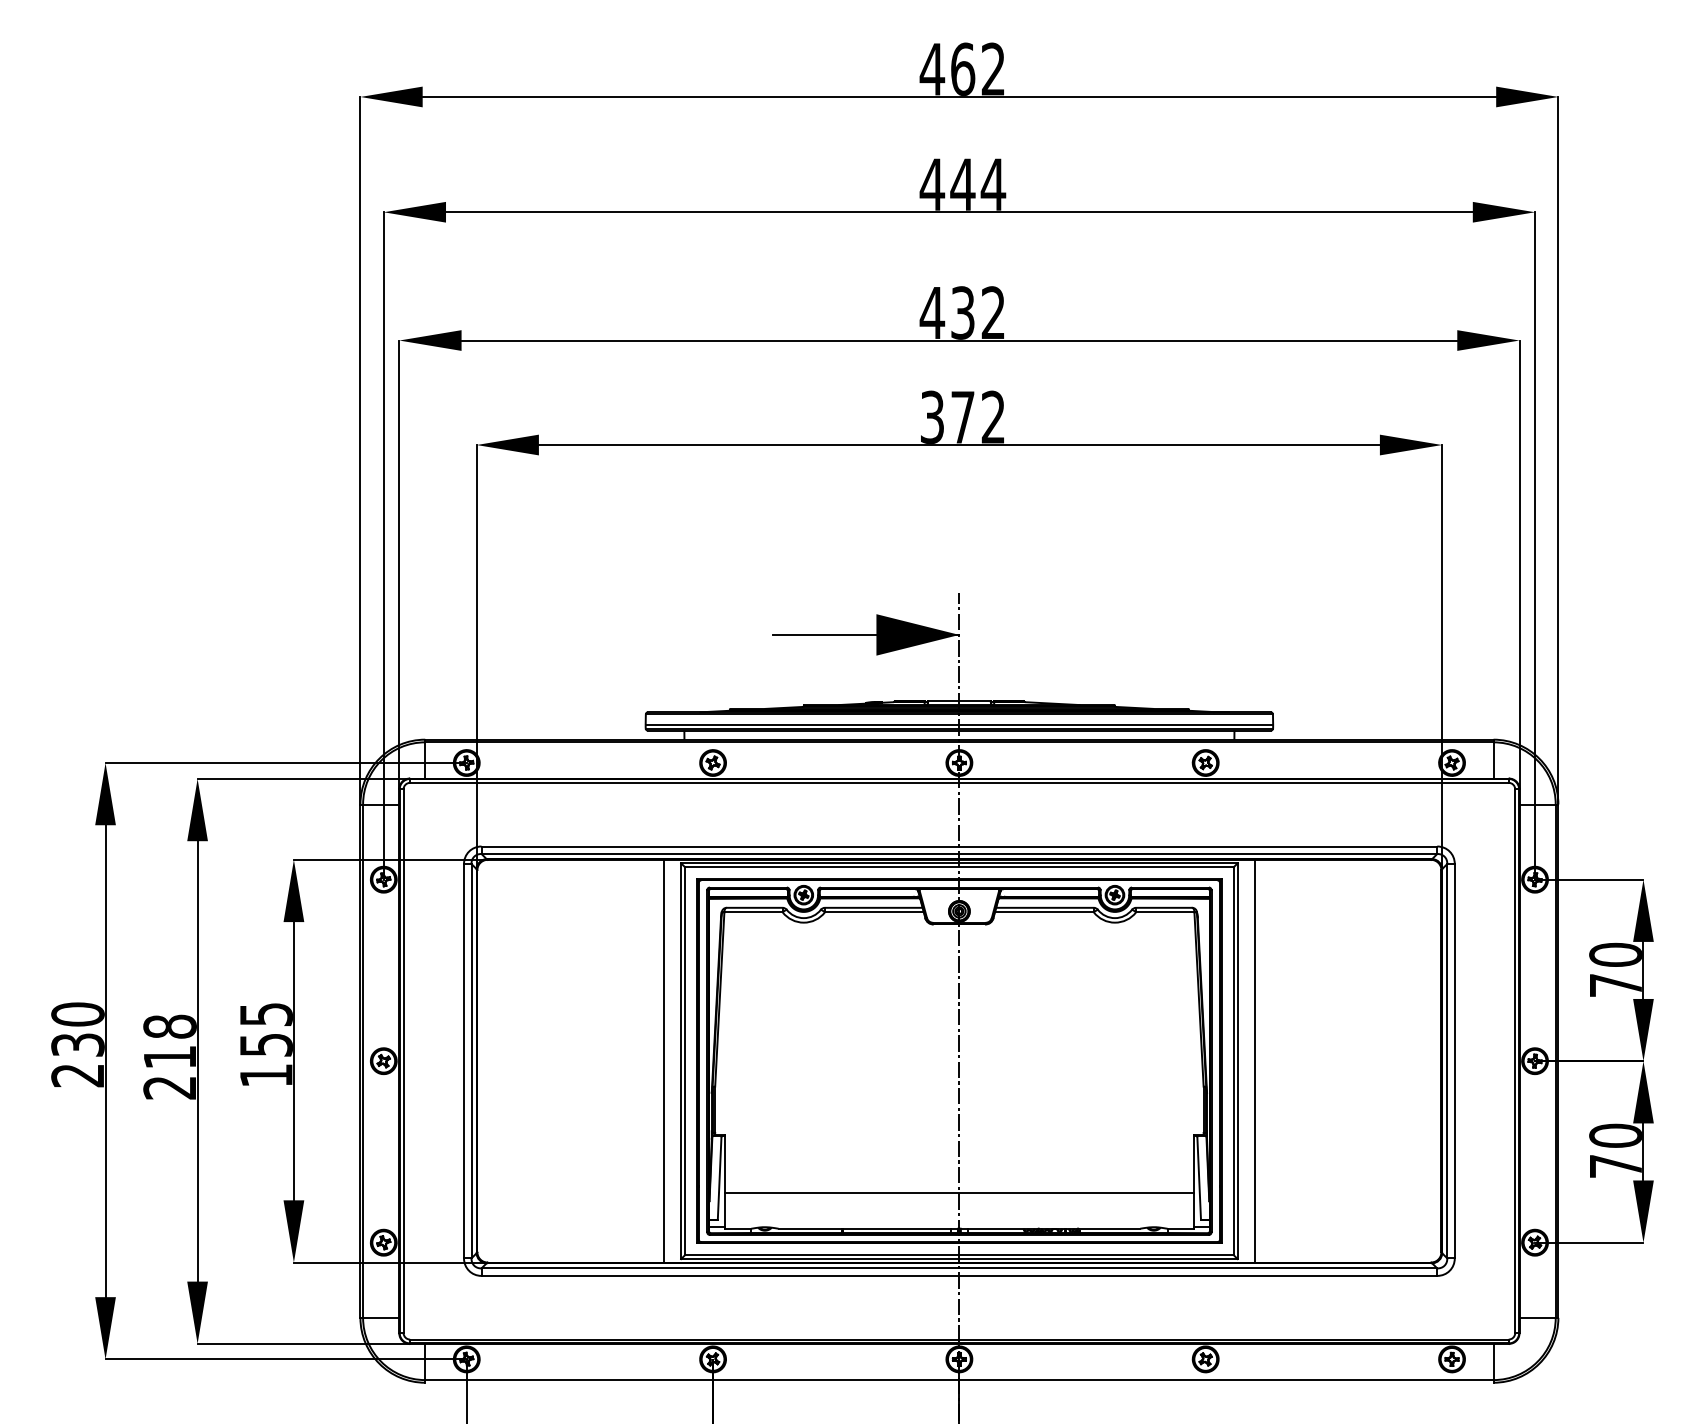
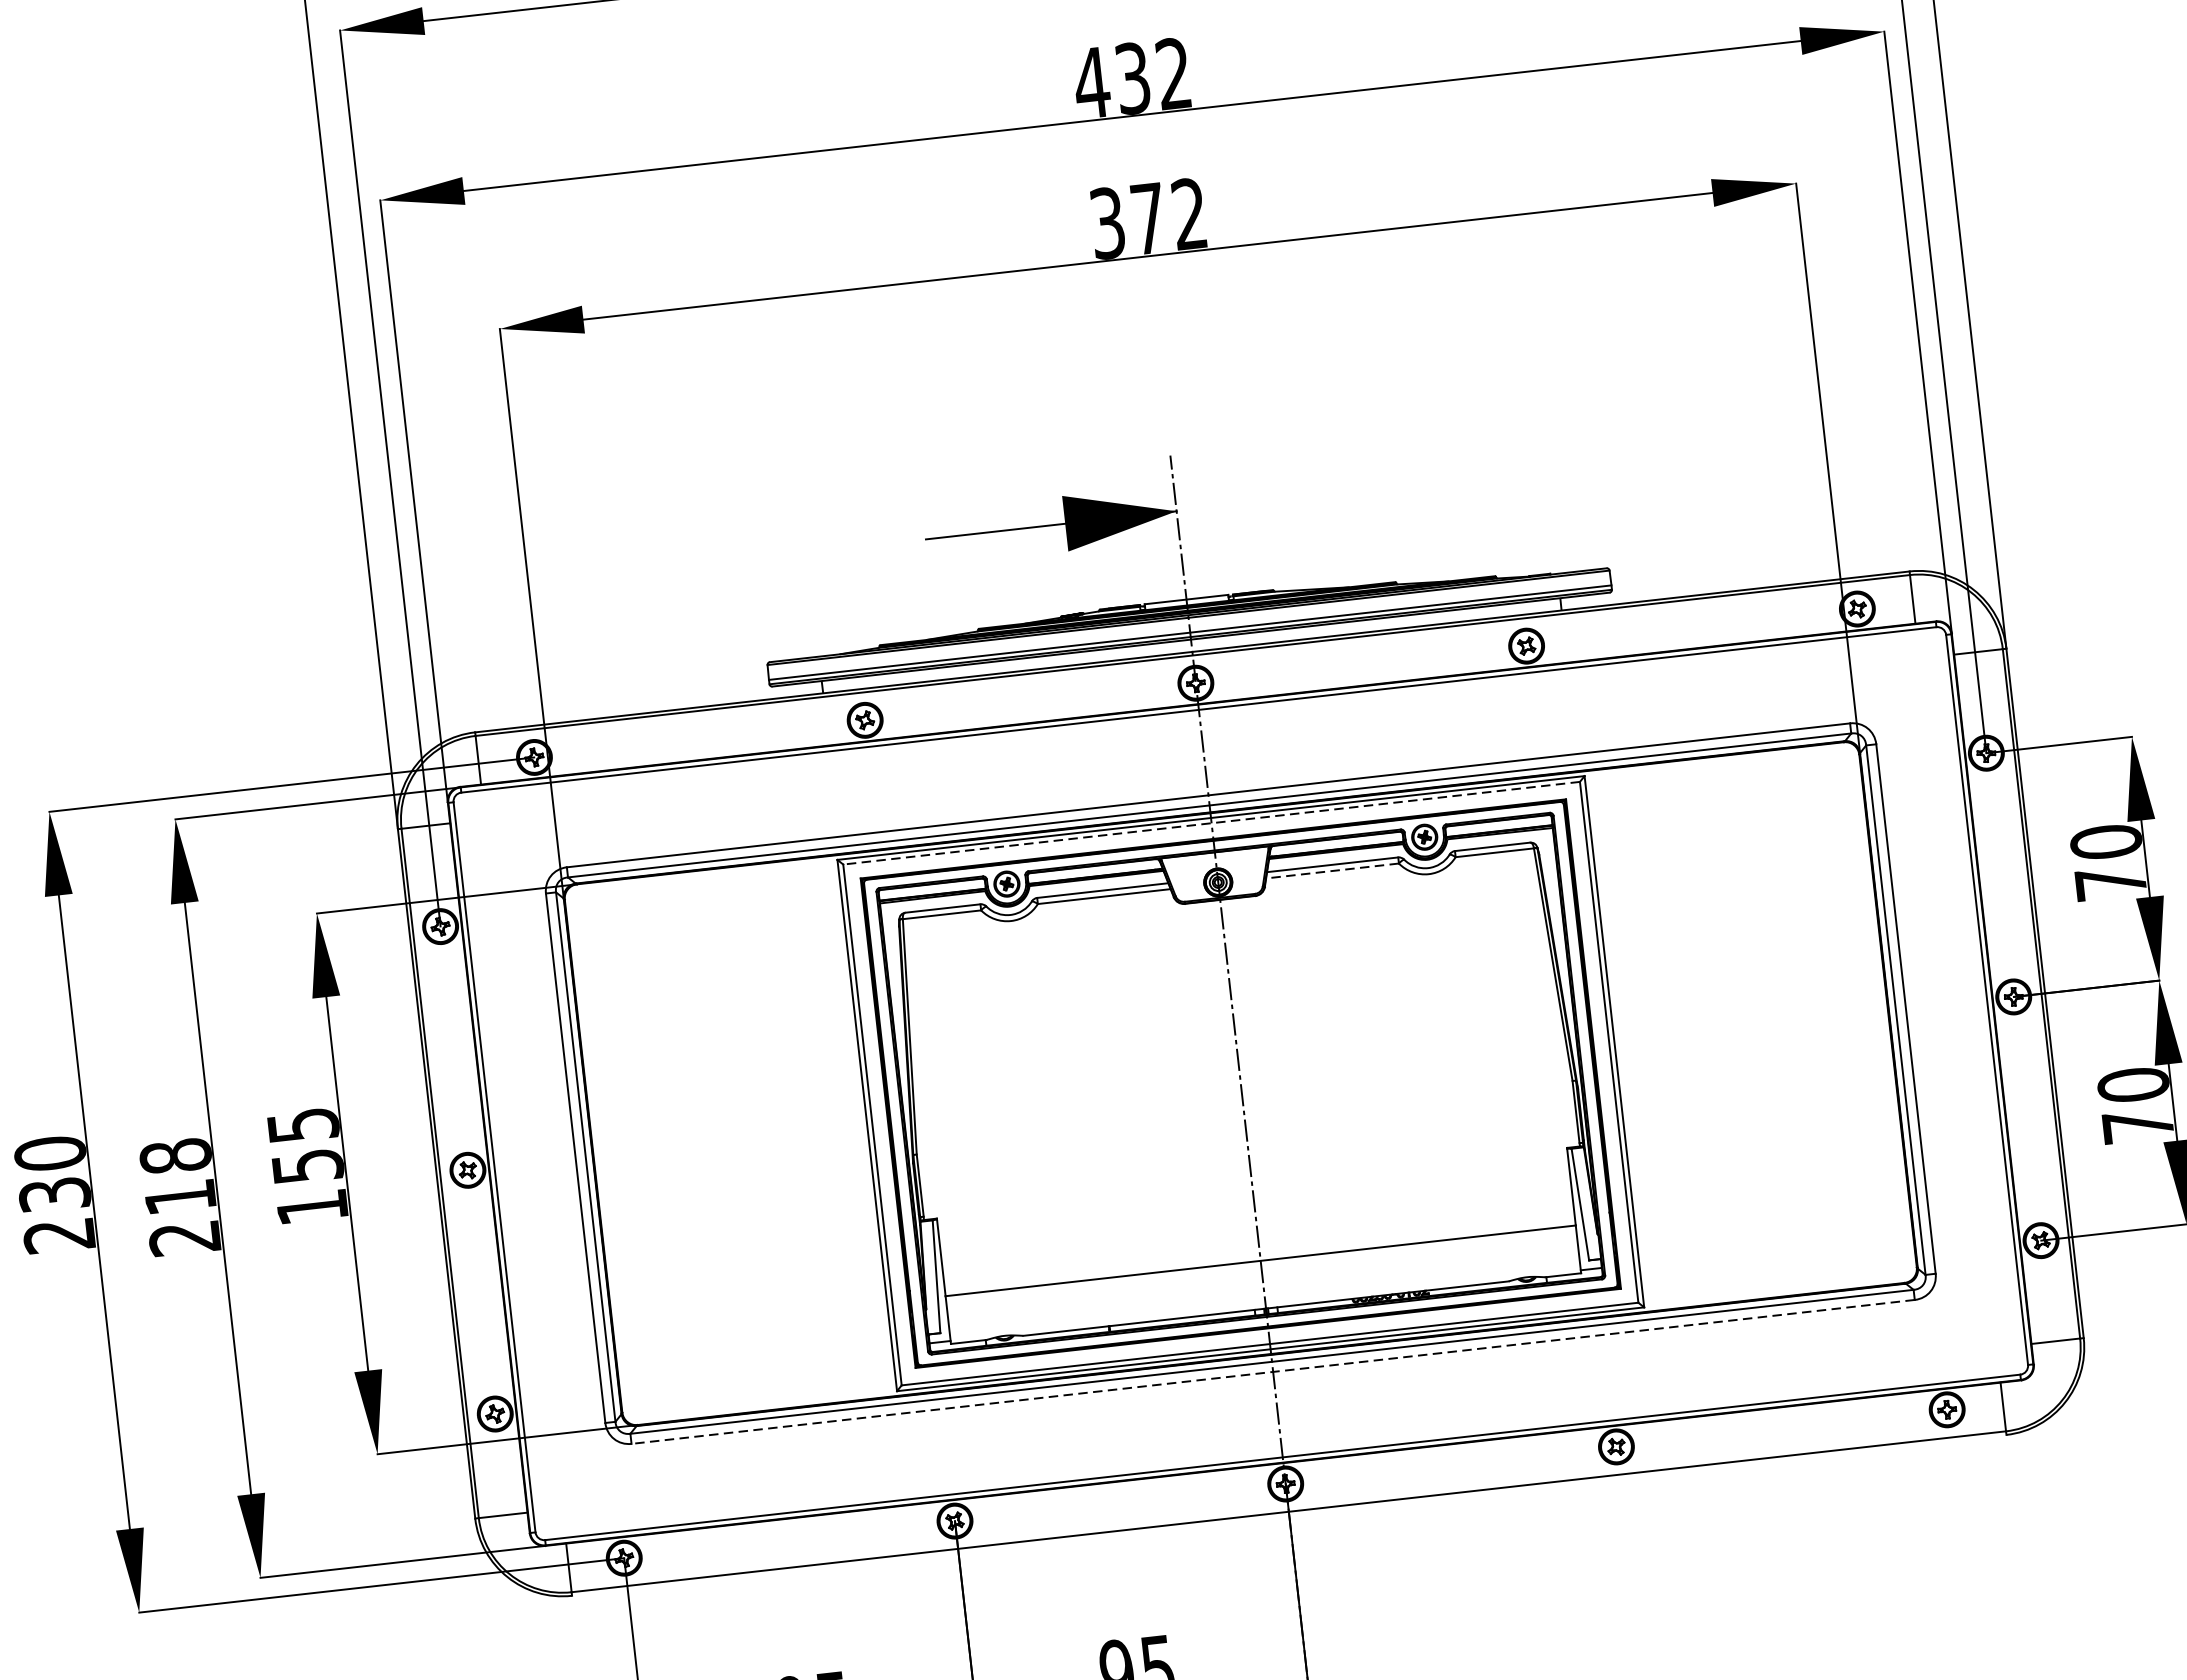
line: (958, 867) -> (1210, 823), solid -> dashed
line: (1043, 912) -> (1331, 871), solid -> dashed
line: (663, 1060) -> (843, 1127), removed
line: (1255, 1060) -> (1638, 1038), removed
line: (959, 1275) -> (1273, 1371), solid -> dashed

